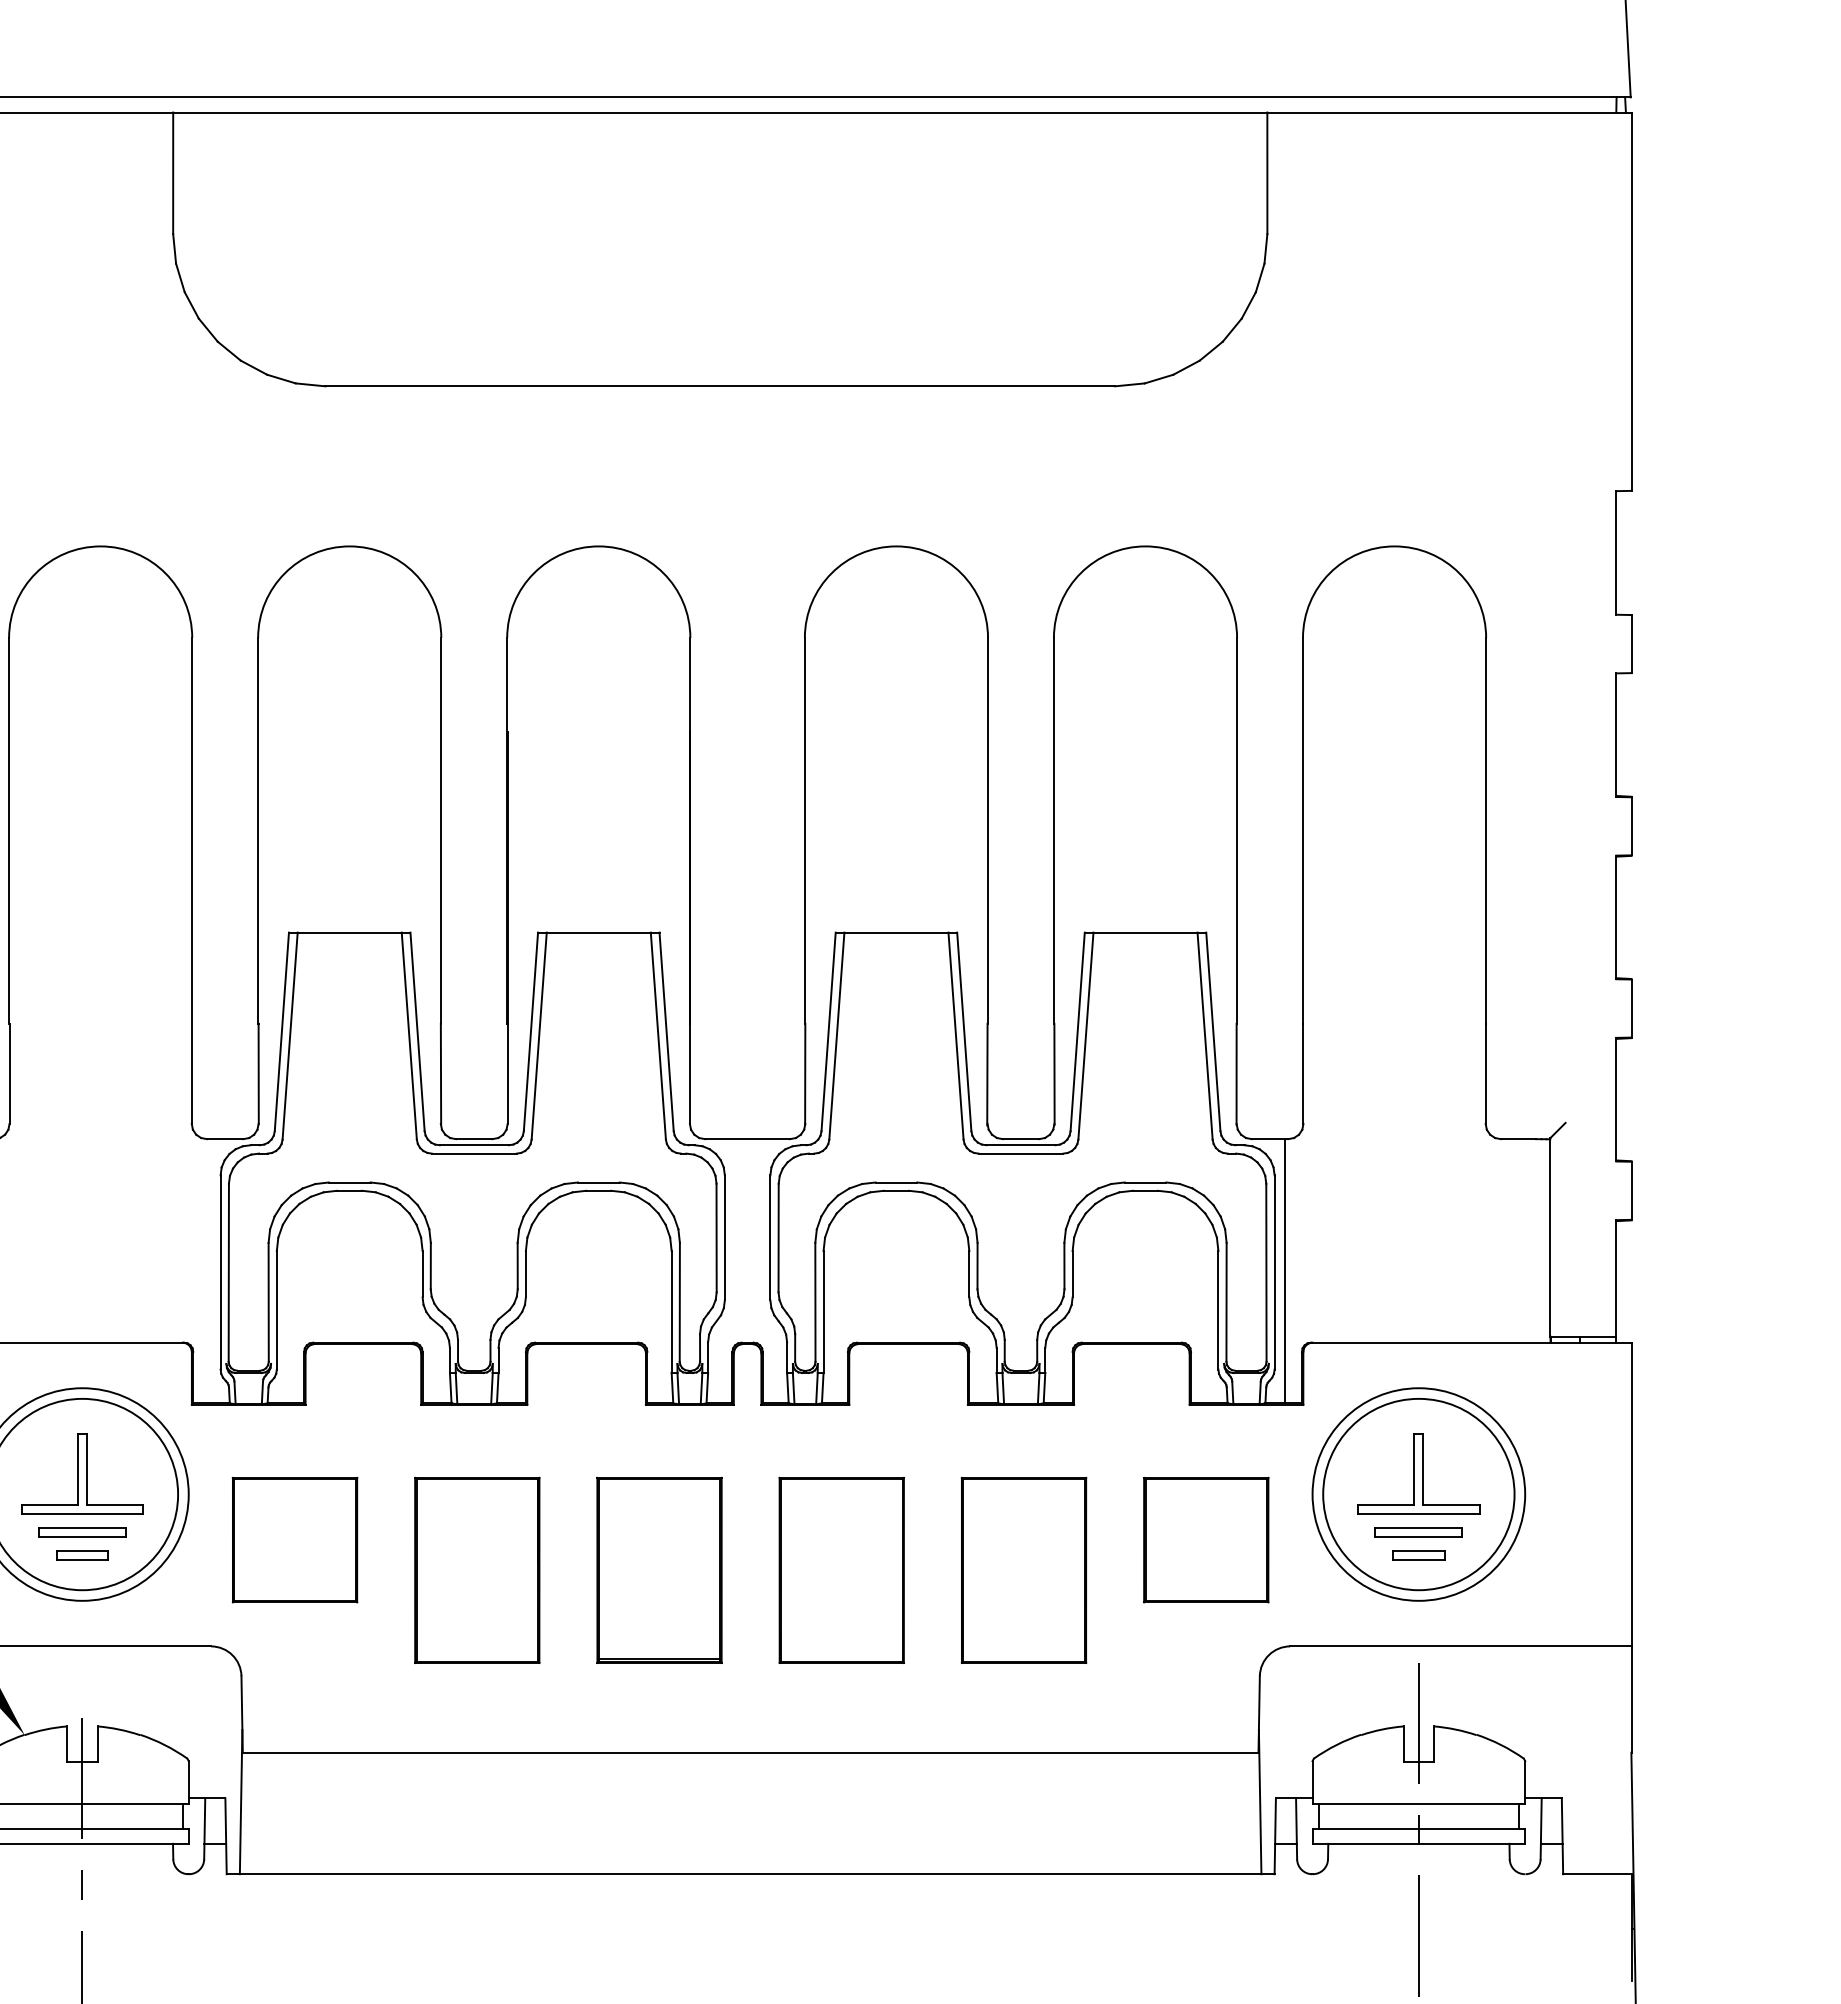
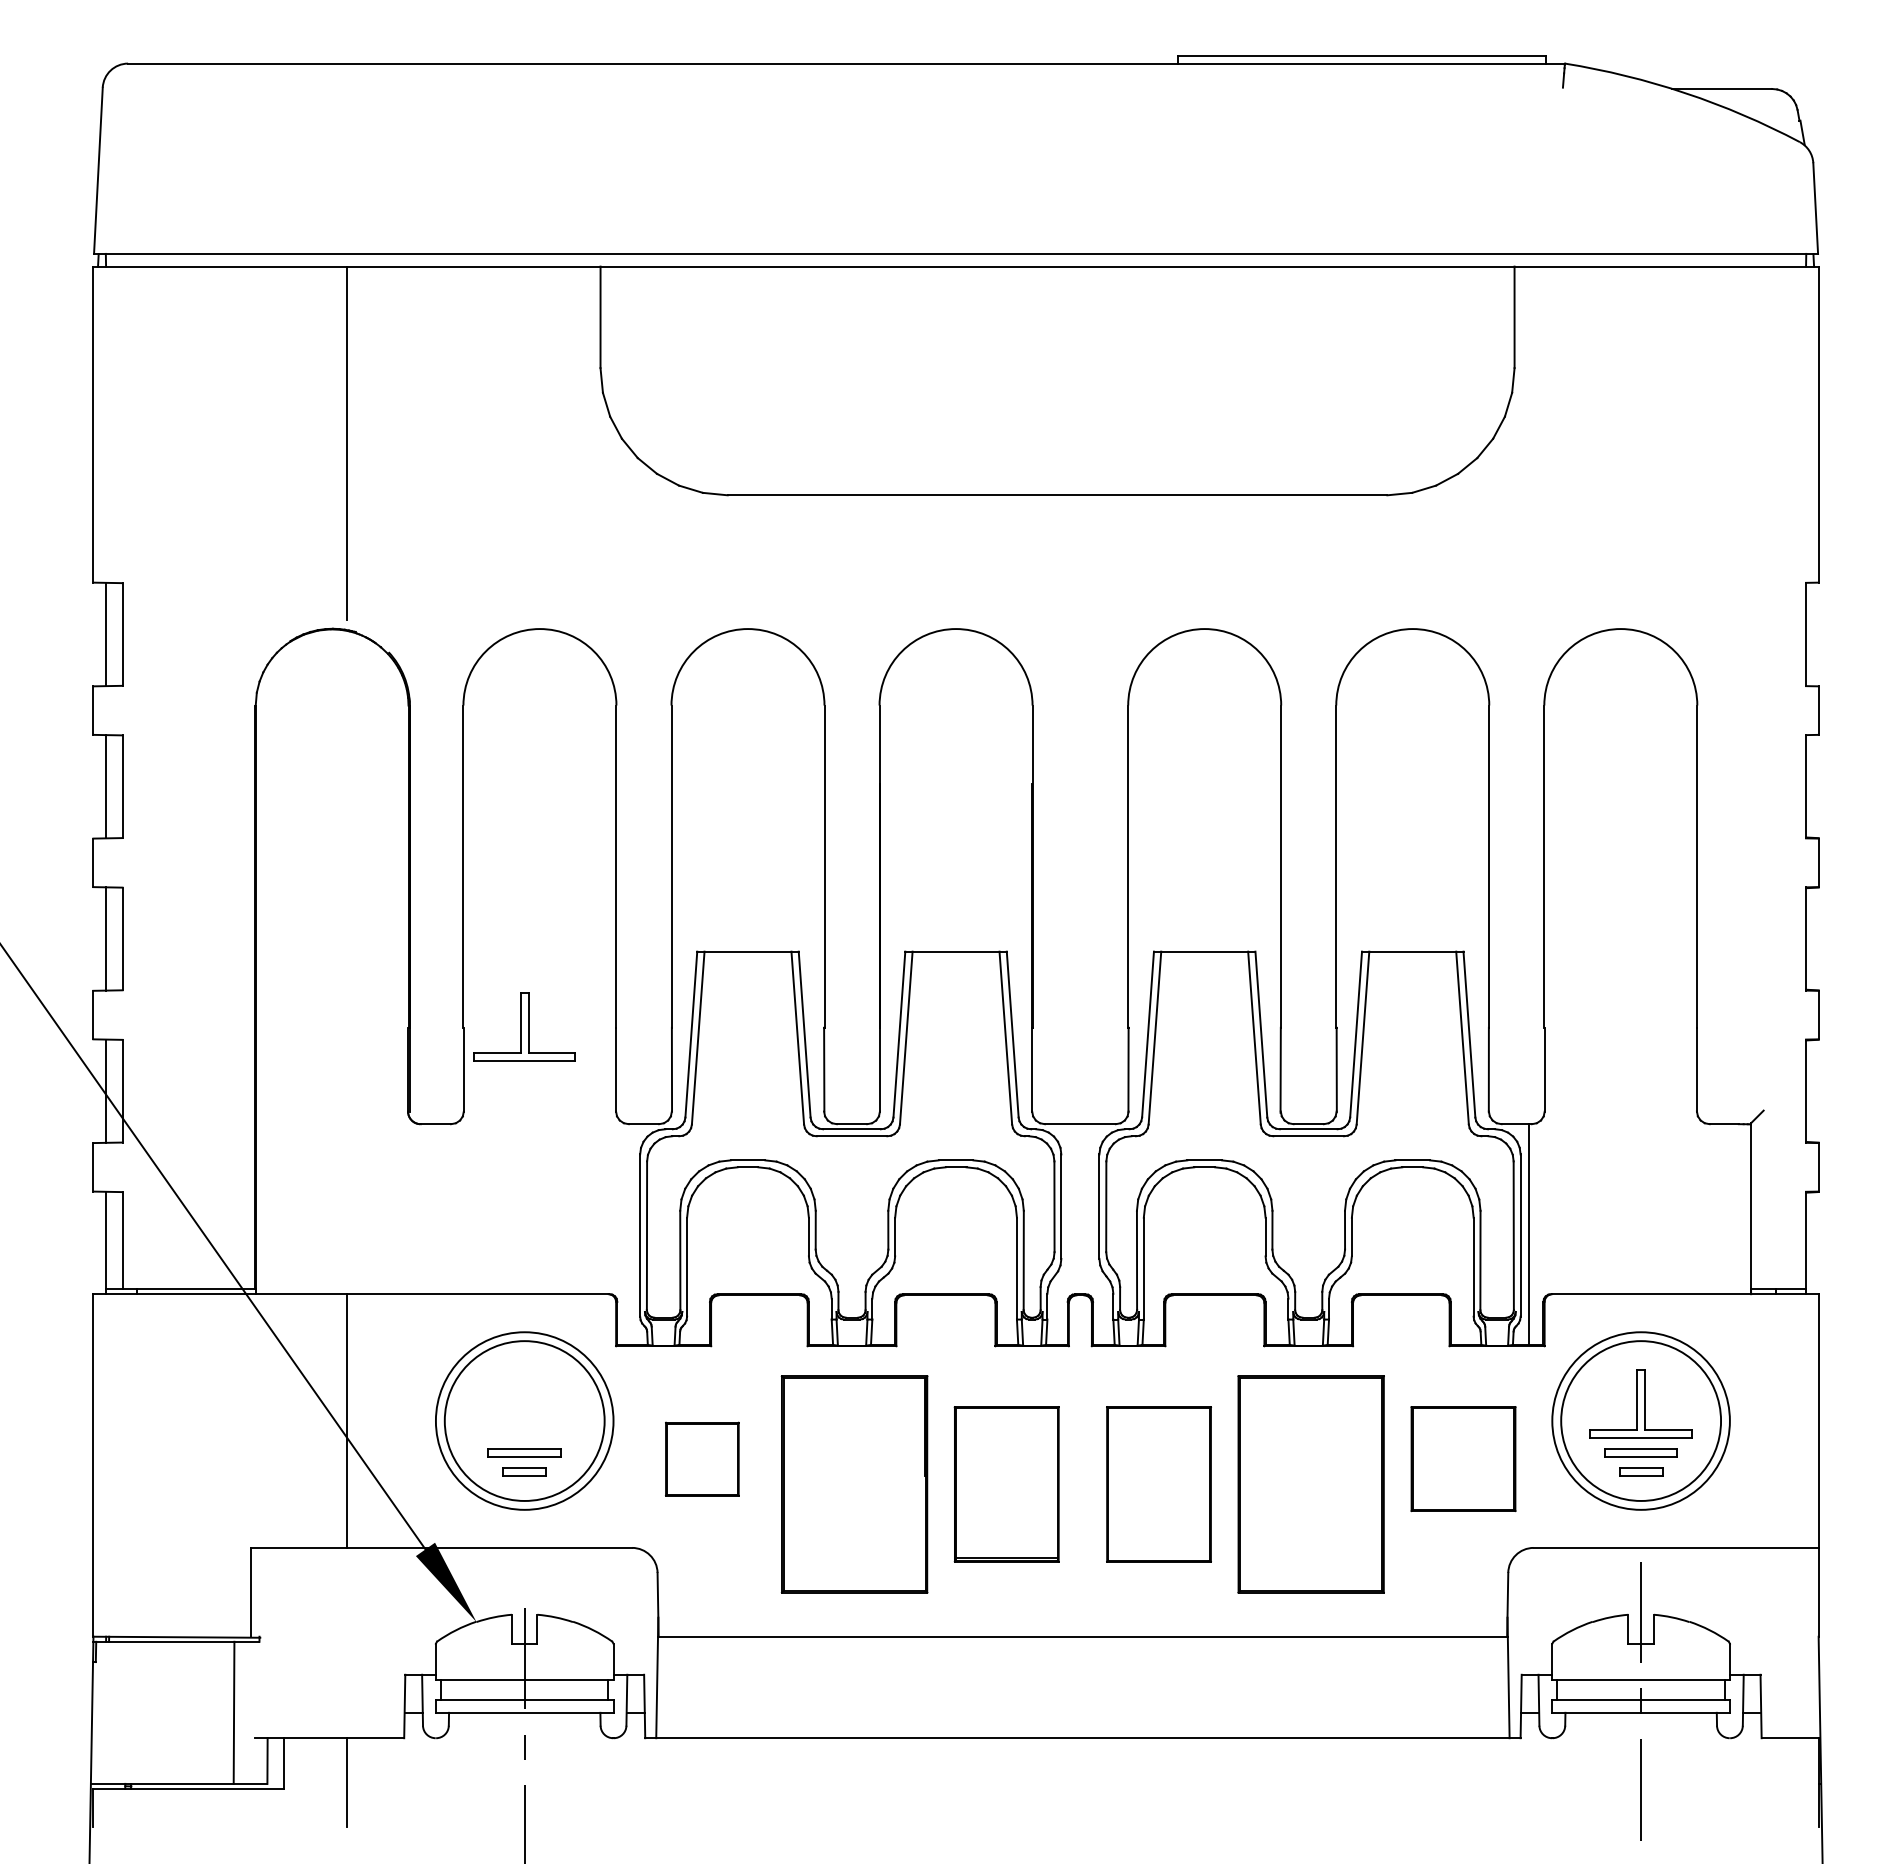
part: (82, 1473) -> (524, 1026), moved
part: (295, 1540) -> (702, 1459), size x0.7
part: (477, 1570) -> (854, 1484), size x1.4
part: (1024, 1570) -> (1311, 1484), size x1.4

